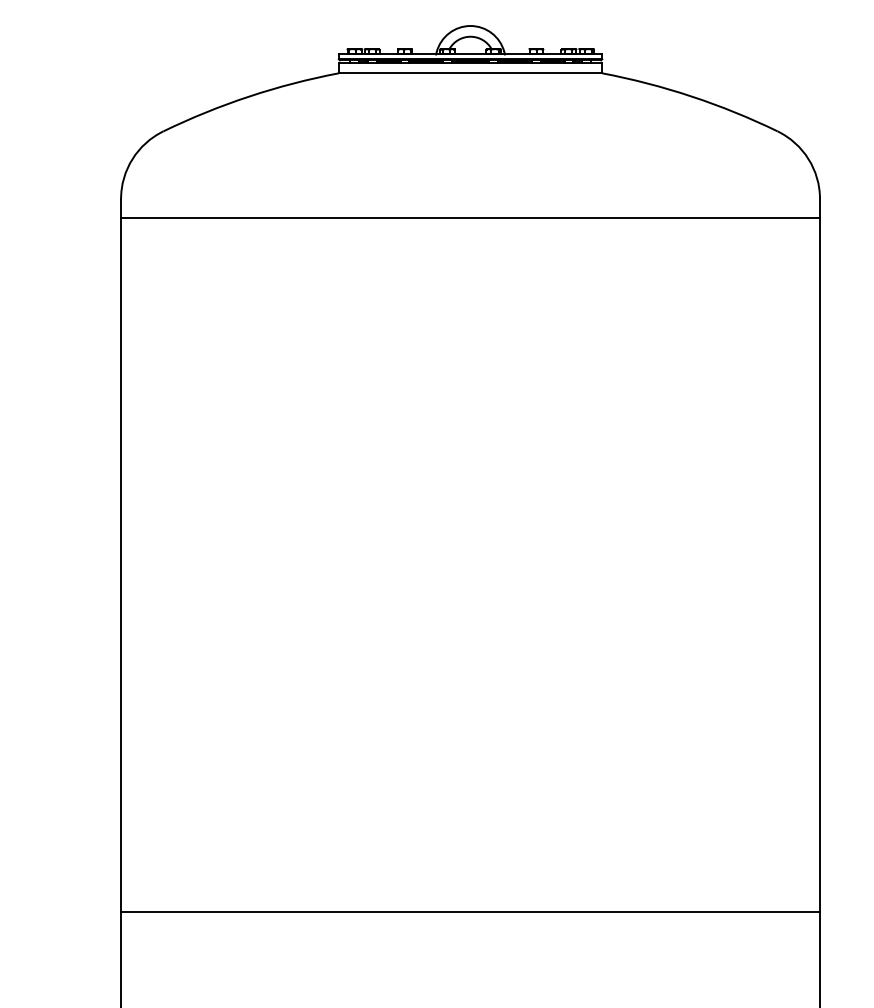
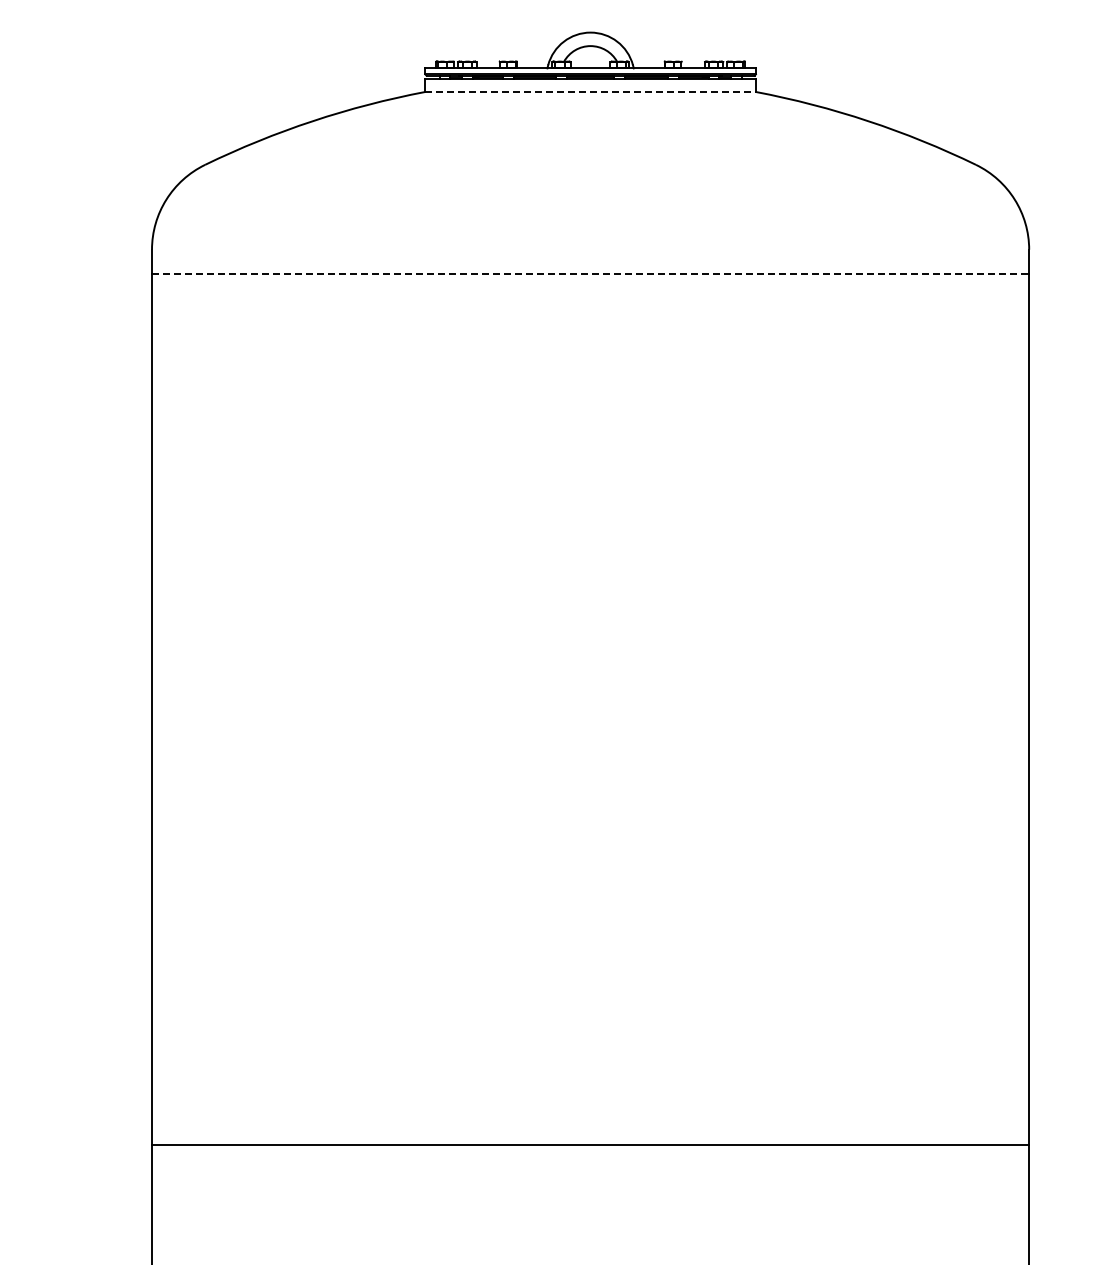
line: (471, 72) -> (591, 91), solid -> dashed
line: (470, 218) -> (590, 274), solid -> dashed

